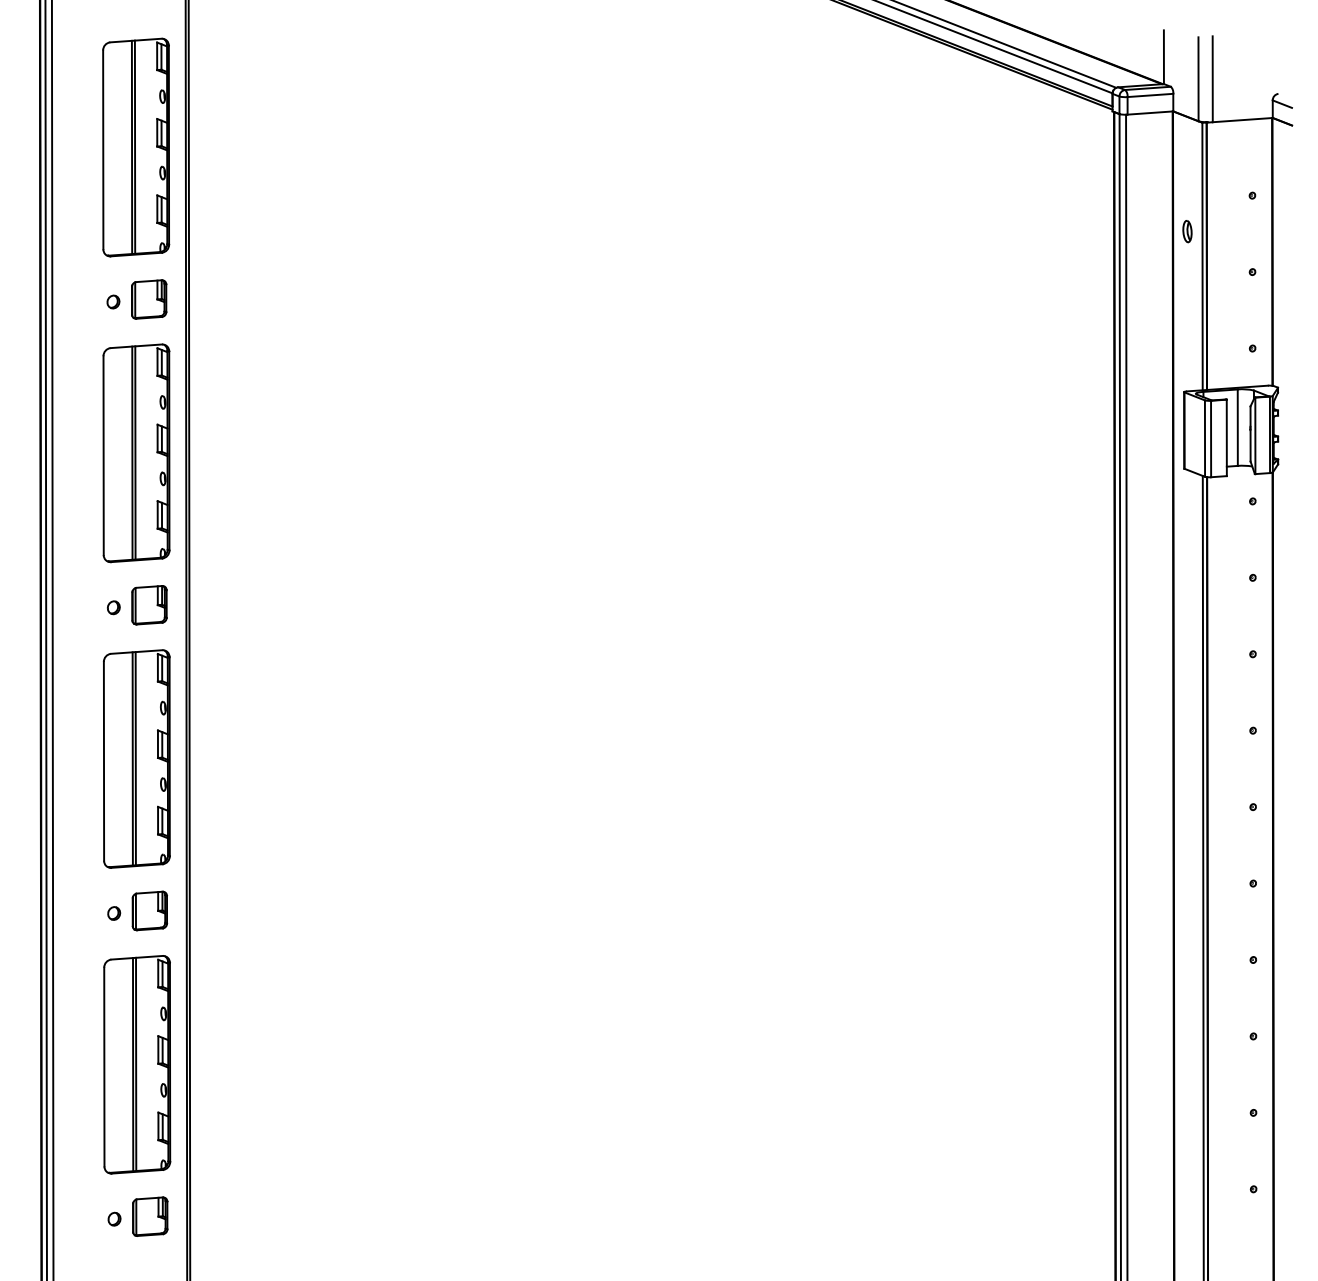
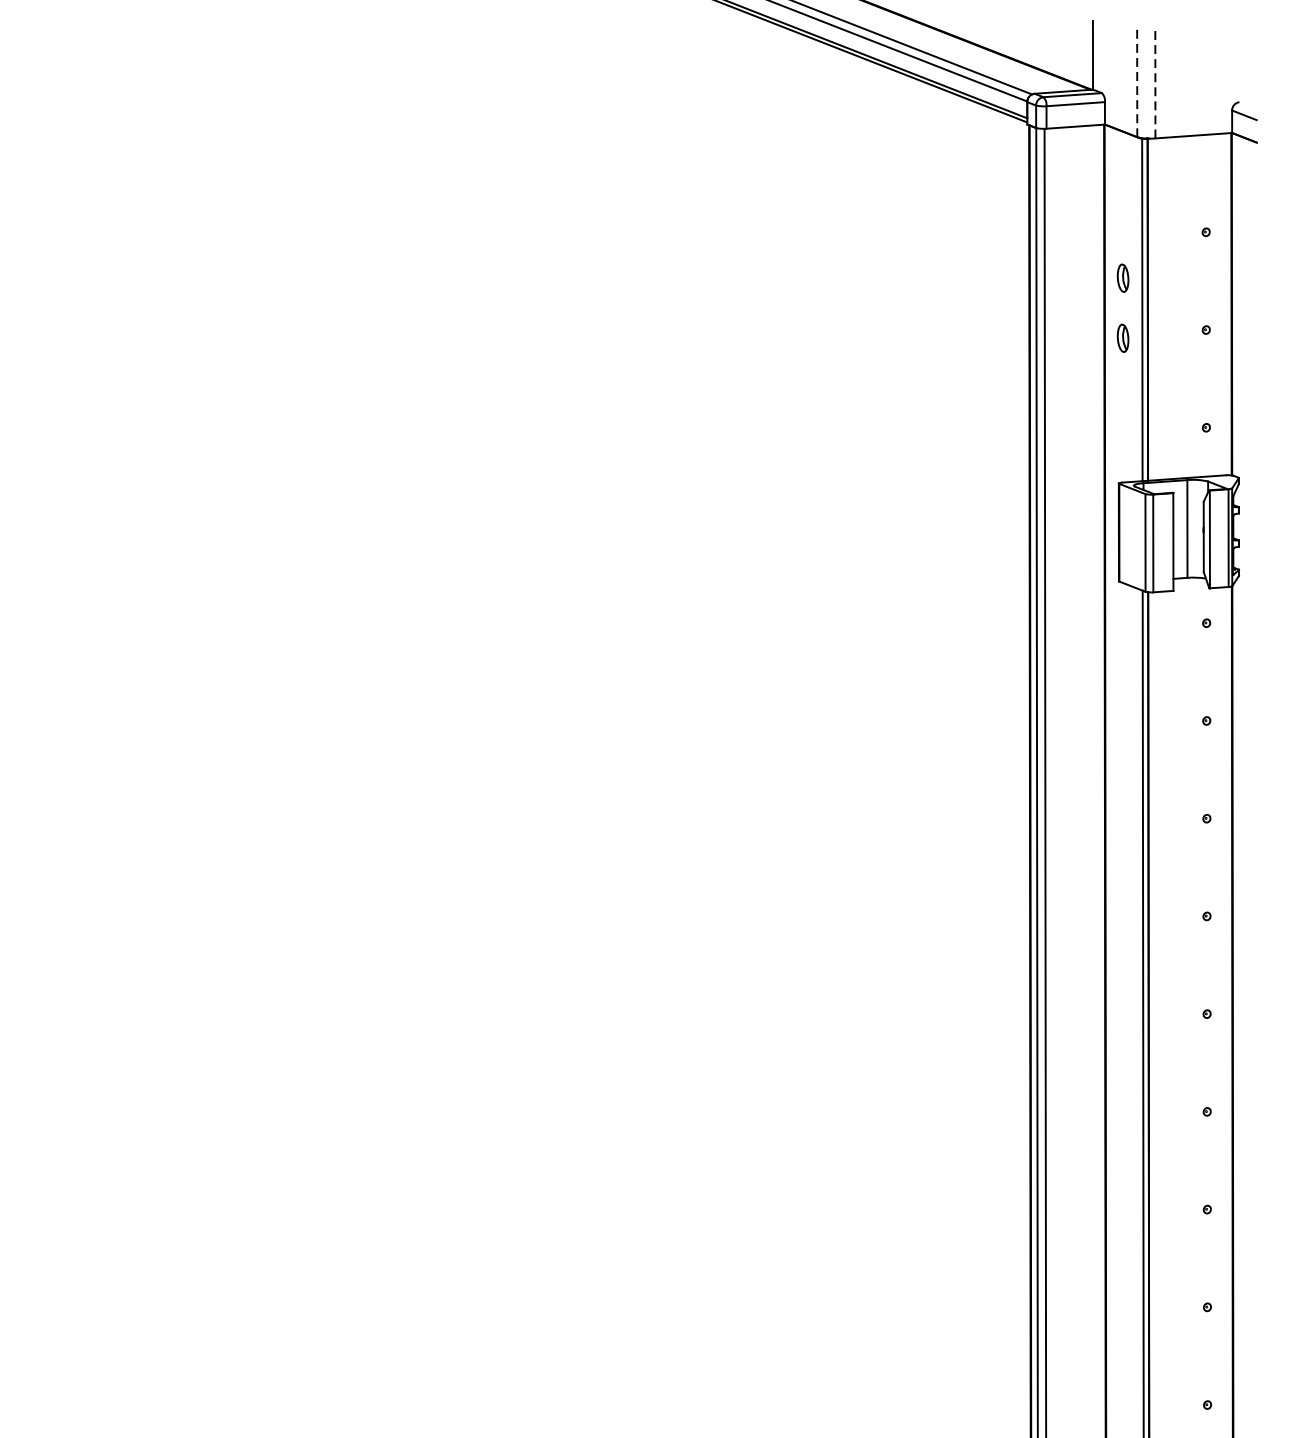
line: (1198, 79) -> (1137, 83), solid -> dashed
line: (1212, 79) -> (1155, 83), solid -> dashed
part: (1187, 278) -> (1123, 338), added

